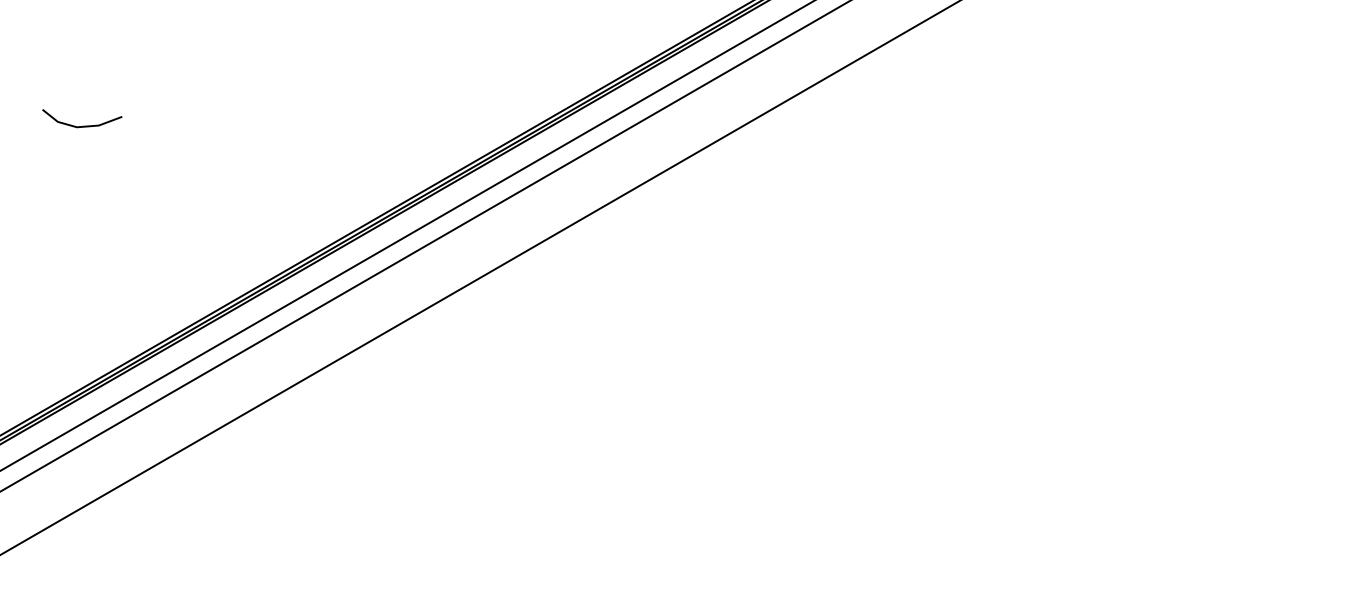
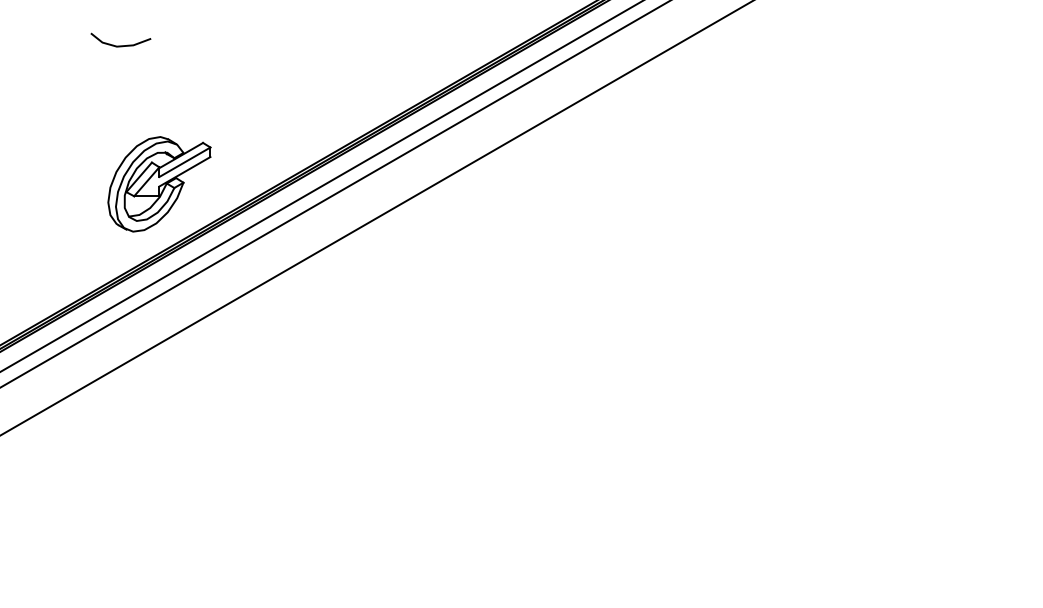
line: (81, 125) -> (120, 45), moved
part: (207, 224) -> (159, 184), added

